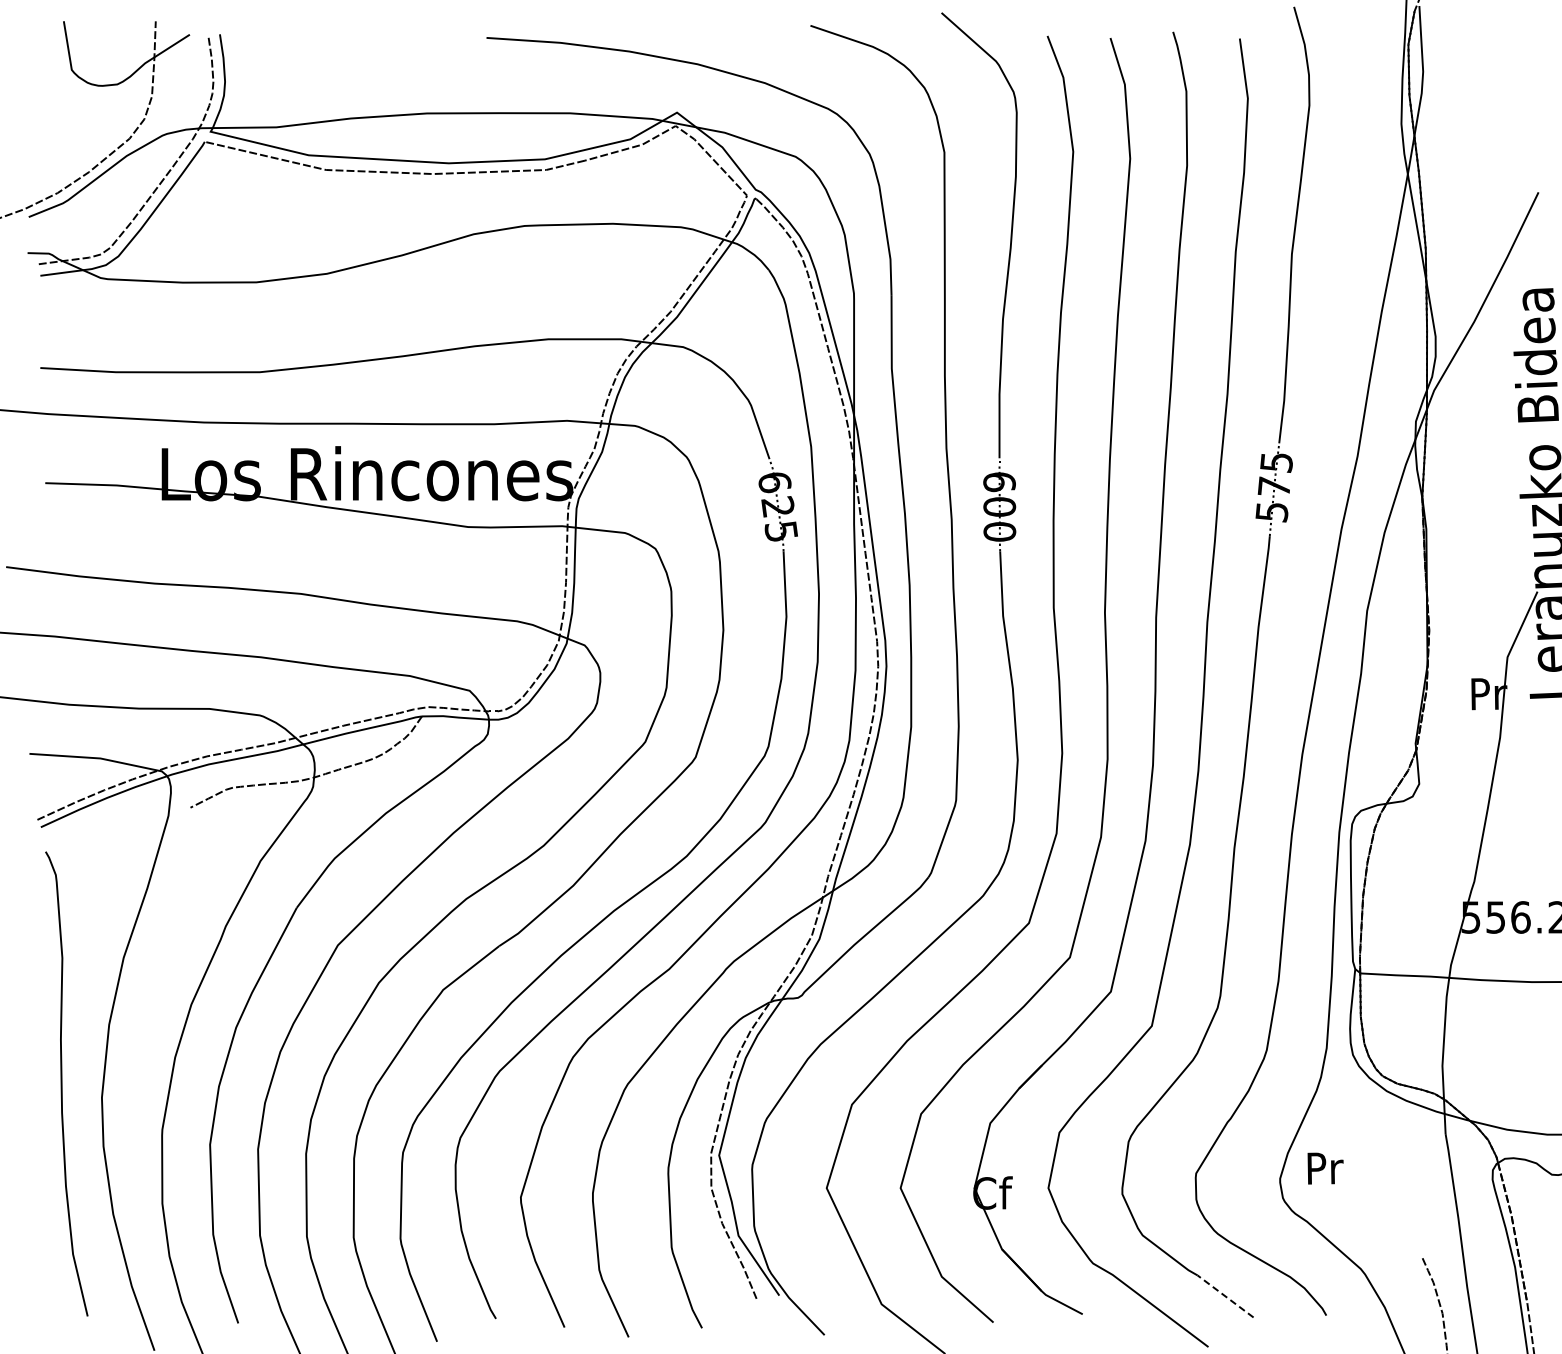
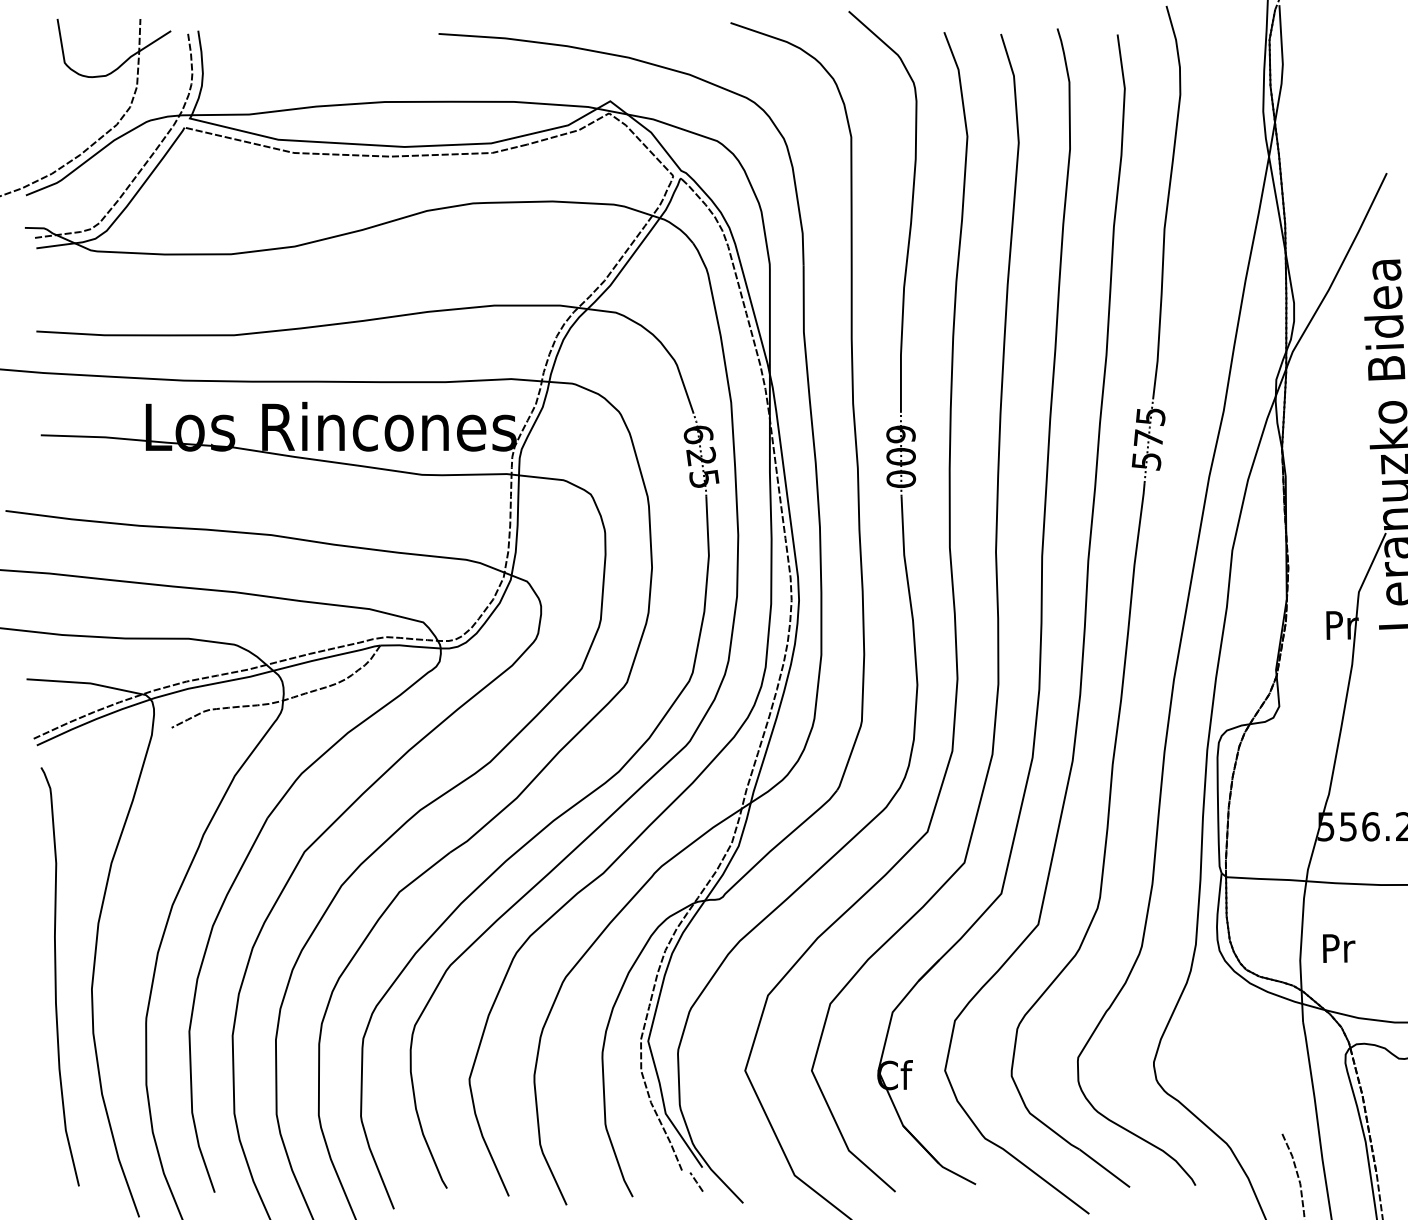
text: (1325, 1168) -> (1339, 948), moved
line: (1225, 1296) -> (1104, 1168), dashed -> solid
line: (772, 1311) -> (696, 1181), added

